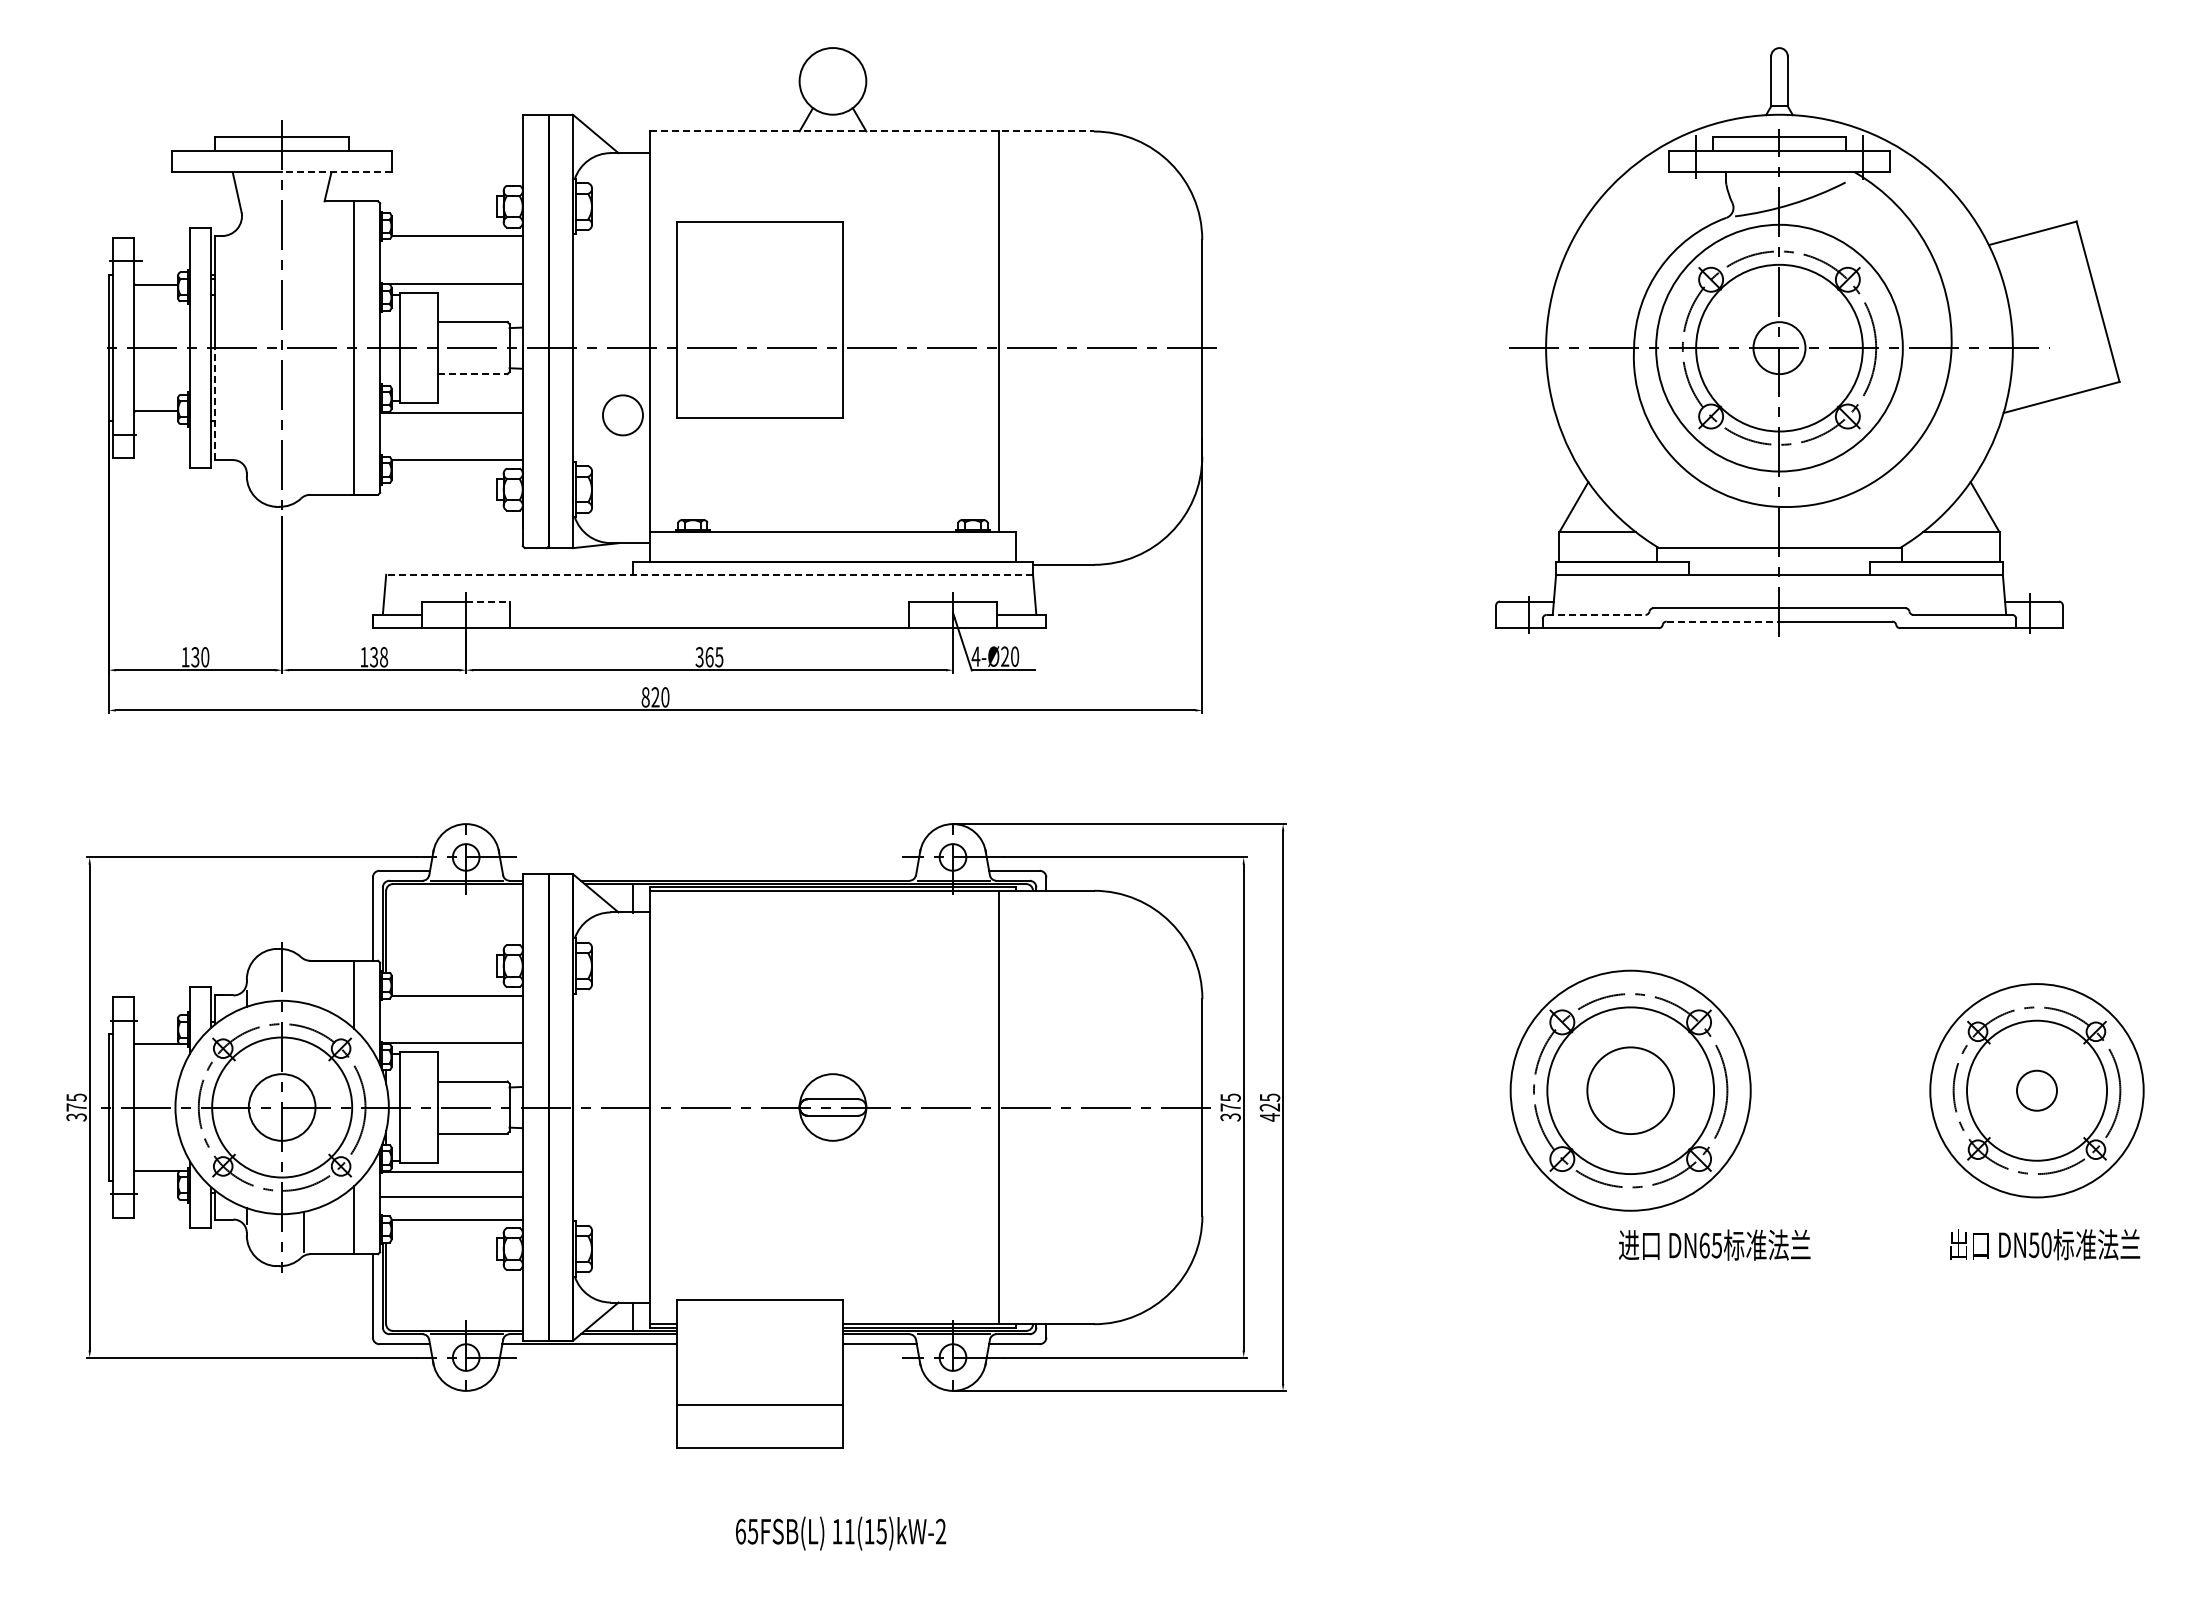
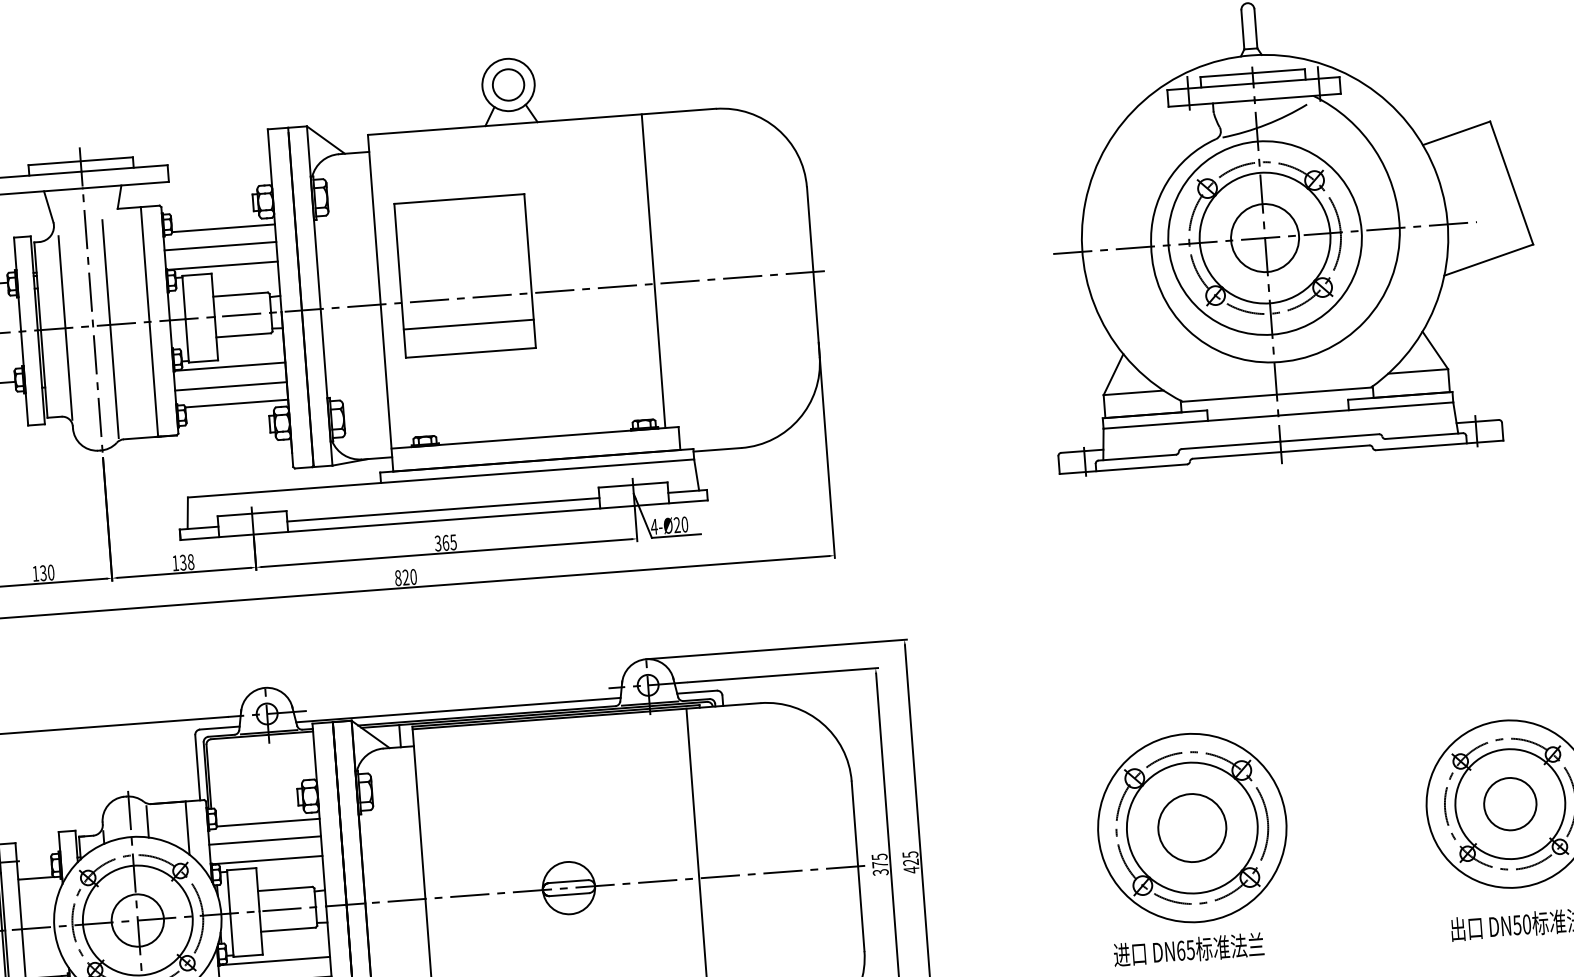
line: (872, 131) -> (542, 121), dashed -> solid
line: (336, 172) -> (125, 185), dashed -> solid
line: (451, 258) -> (220, 246), added
line: (246, 347) -> (65, 327), added
circle: (1779, 347) -> (1265, 237), size x1.67
line: (304, 353) -> (110, 329), added
line: (472, 374) -> (243, 335), dashed -> solid
line: (759, 381) -> (468, 324), added
line: (215, 403) -> (44, 373), dashed -> solid
circle: (622, 415) -> (508, 85), moved
line: (451, 437) -> (230, 386), added
line: (709, 574) -> (440, 478), dashed -> solid
line: (488, 601) -> (269, 512), dashed -> solid
line: (709, 614) -> (443, 509), added
line: (1596, 614) -> (1137, 457), dashed -> solid
line: (1723, 621) -> (1237, 455), dashed -> solid
line: (709, 870) -> (458, 709), added
line: (304, 983) -> (148, 822), added
line: (451, 1018) -> (265, 840), added
circle: (2036, 1090) -> (1509, 803), size x1.67
text: (1714, 1244) -> (1188, 949), moved

